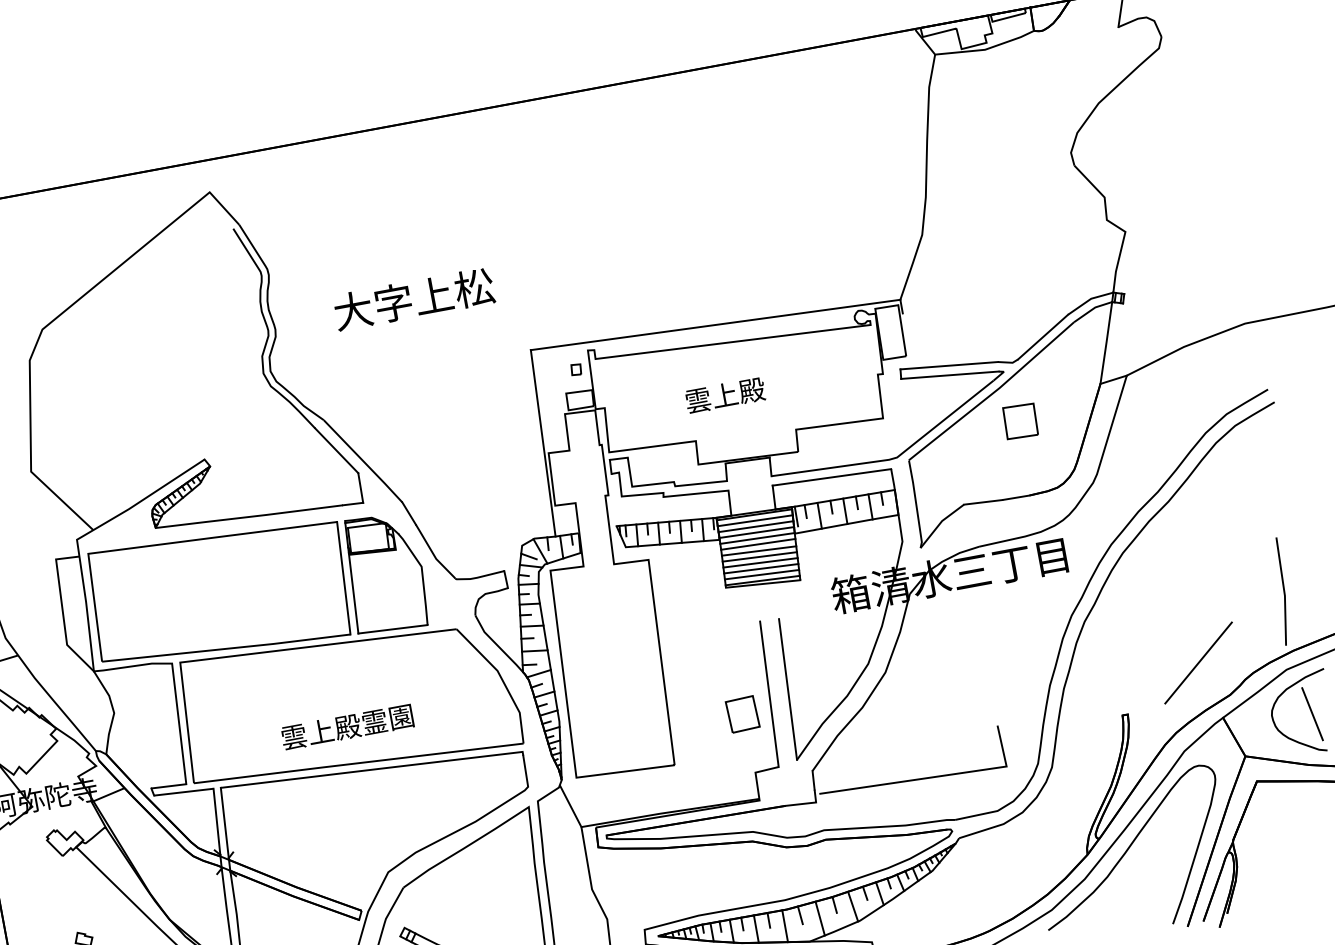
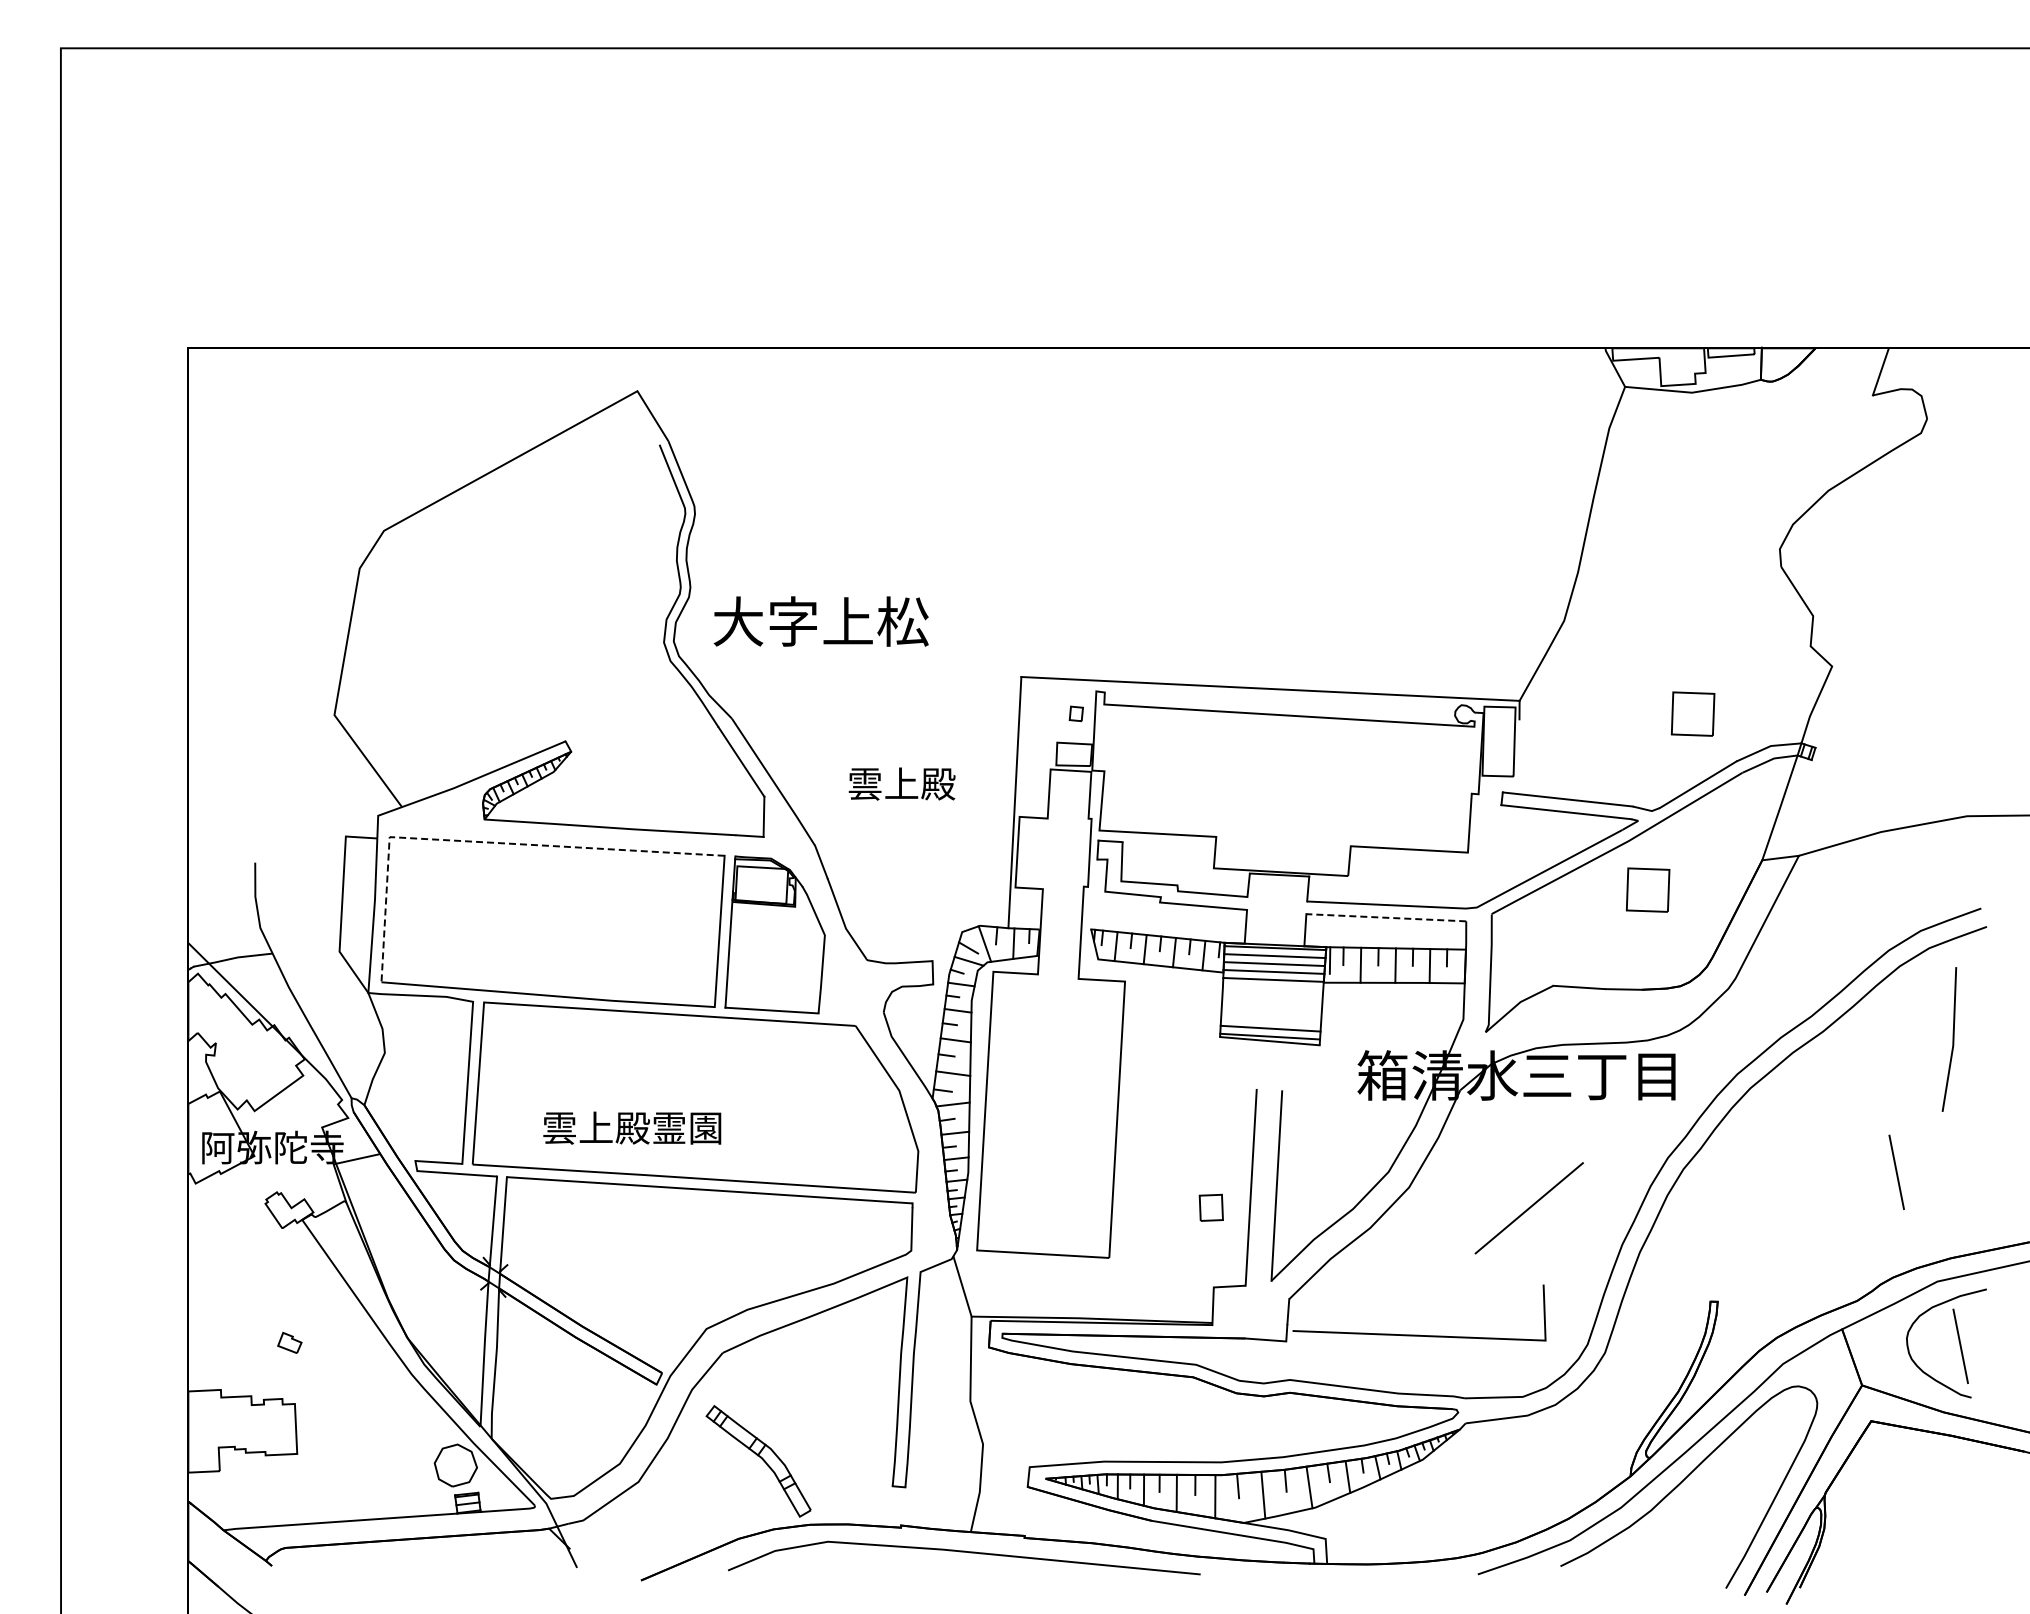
part: (1029, 285) -> (1692, 713), added
text: (413, 299) -> (820, 621), moved
text: (724, 395) -> (901, 783), moved
line: (832, 477) -> (1386, 917), solid -> dashed
line: (158, 544) -> (484, 842), solid -> dashed
line: (758, 544) -> (1273, 987), removed
line: (759, 550) -> (1272, 996), removed
line: (760, 556) -> (1272, 1004), removed
line: (760, 562) -> (1271, 1012), removed
line: (761, 568) -> (1271, 1020), removed
line: (1283, 591) -> (1952, 1039), moved
line: (1241, 594) -> (1896, 1171), added
line: (1198, 663) -> (1528, 1208), moved
part: (742, 714) -> (1211, 1207), size x0.6
text: (347, 726) -> (632, 1127), moved

